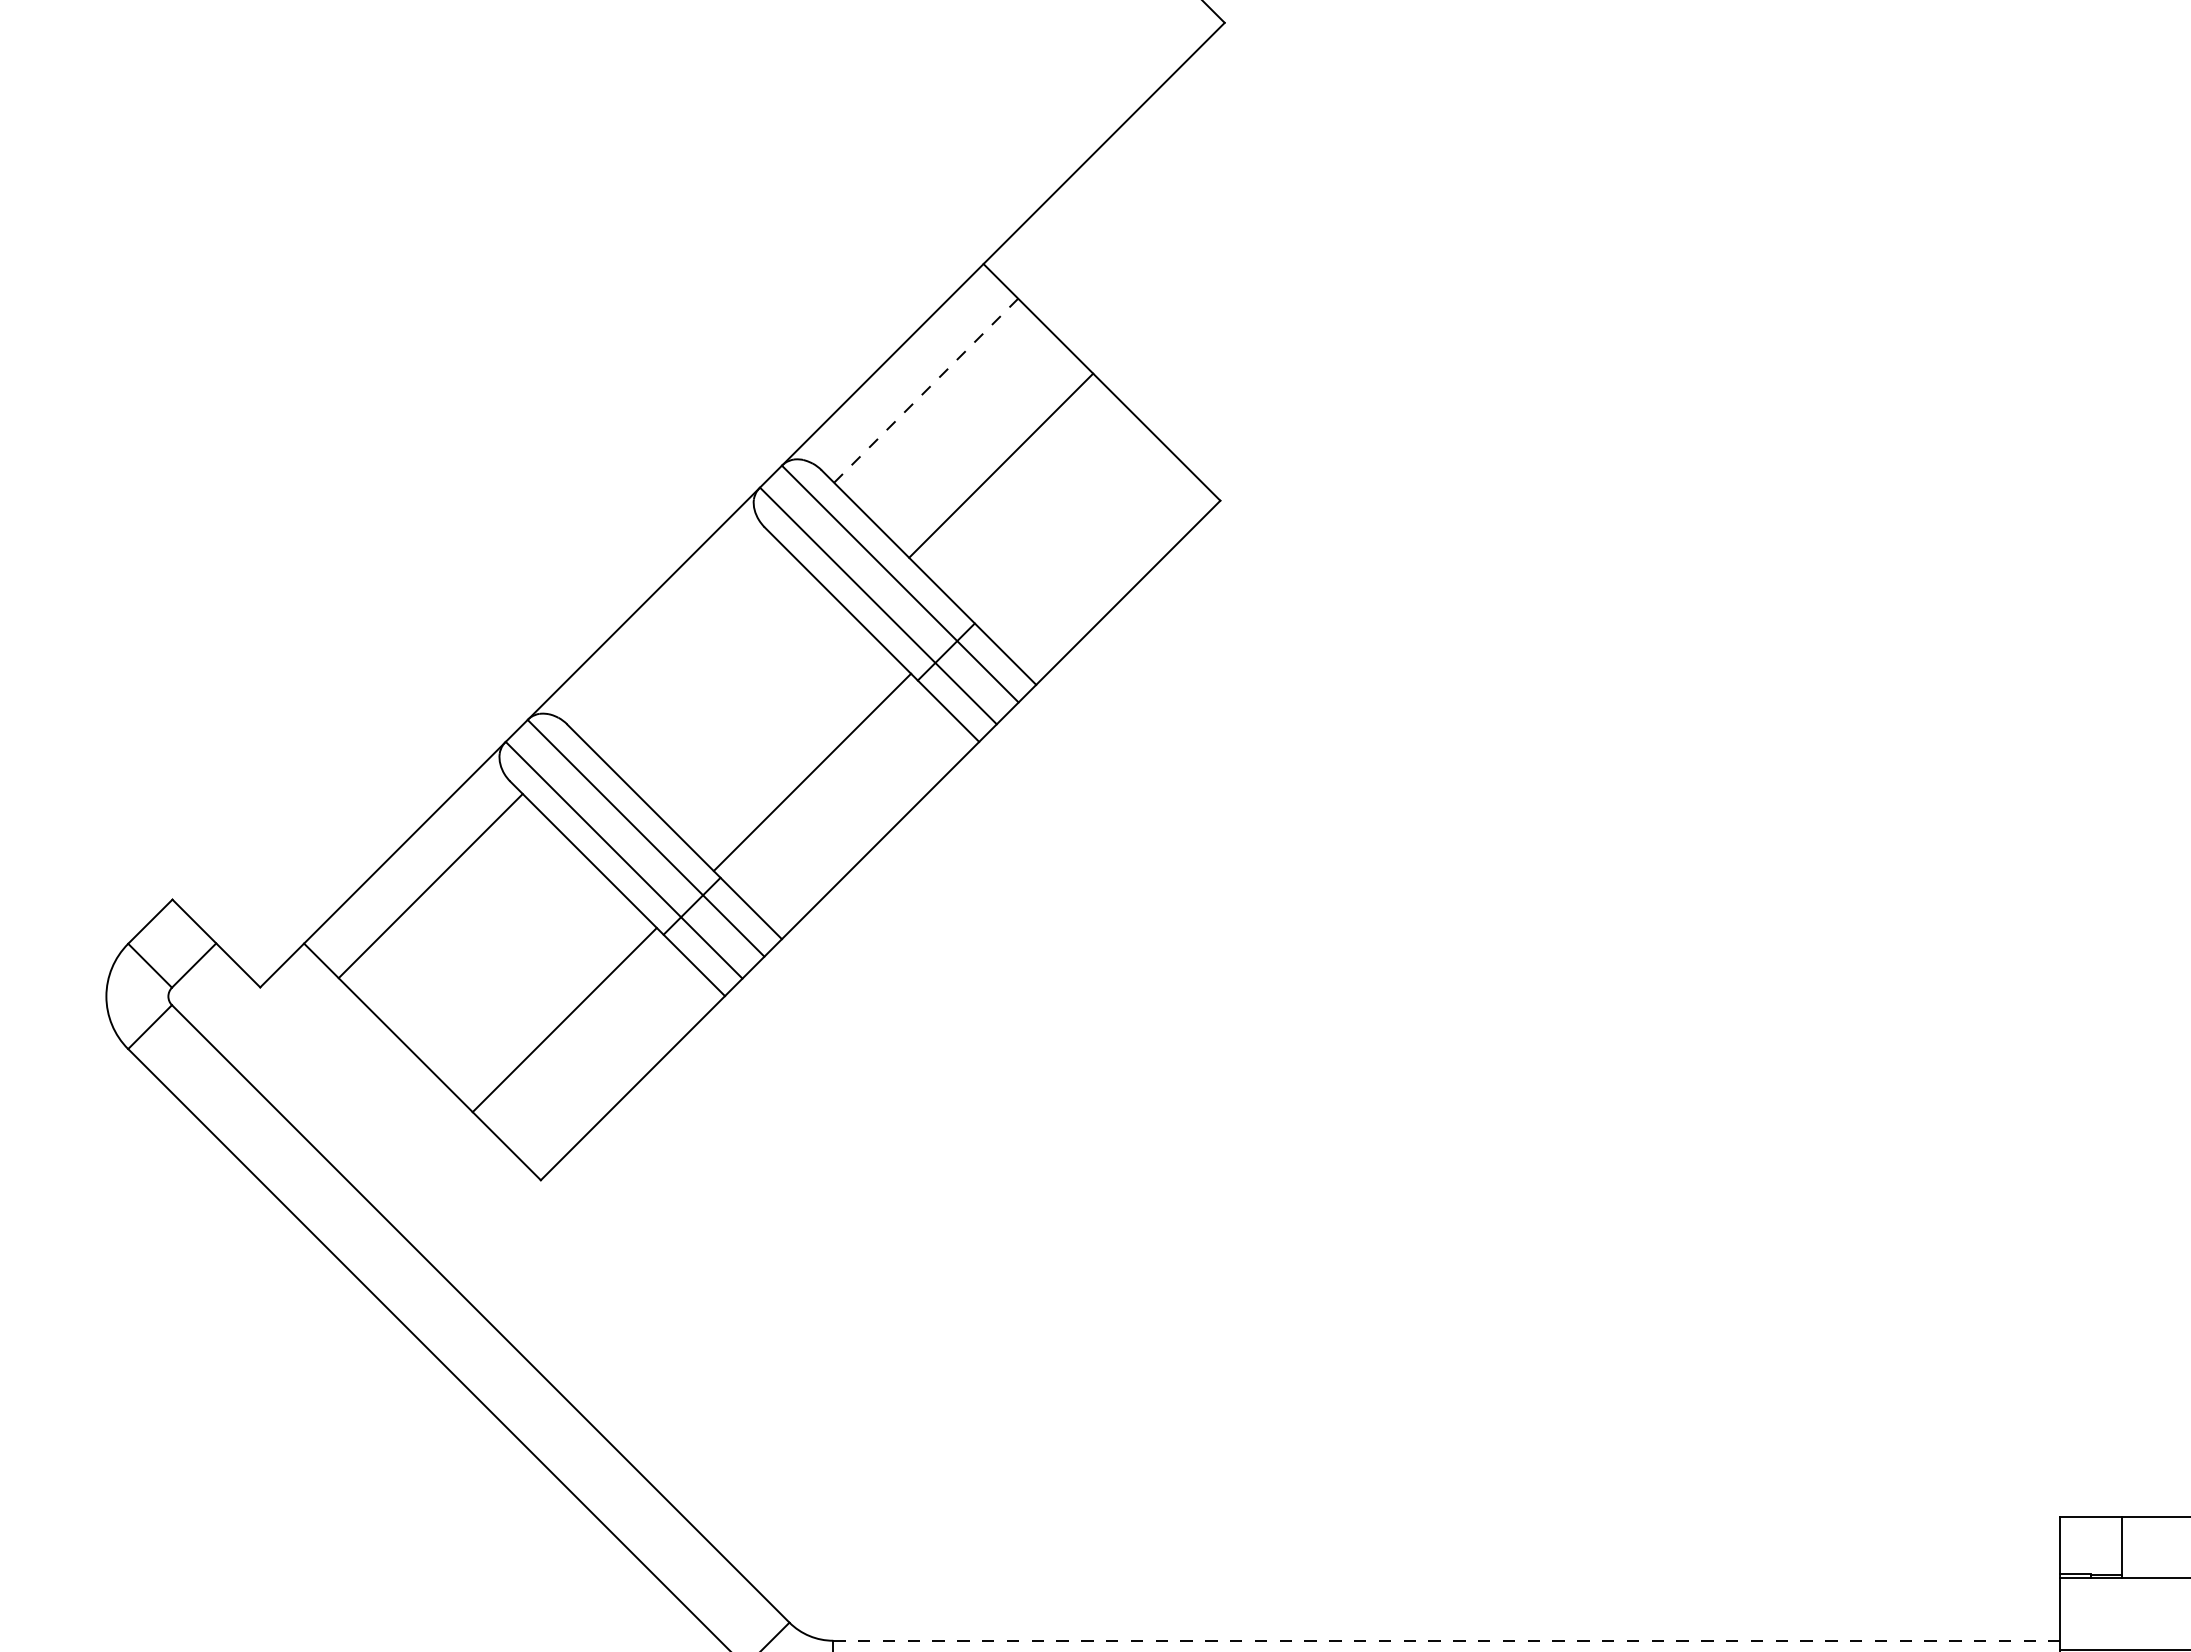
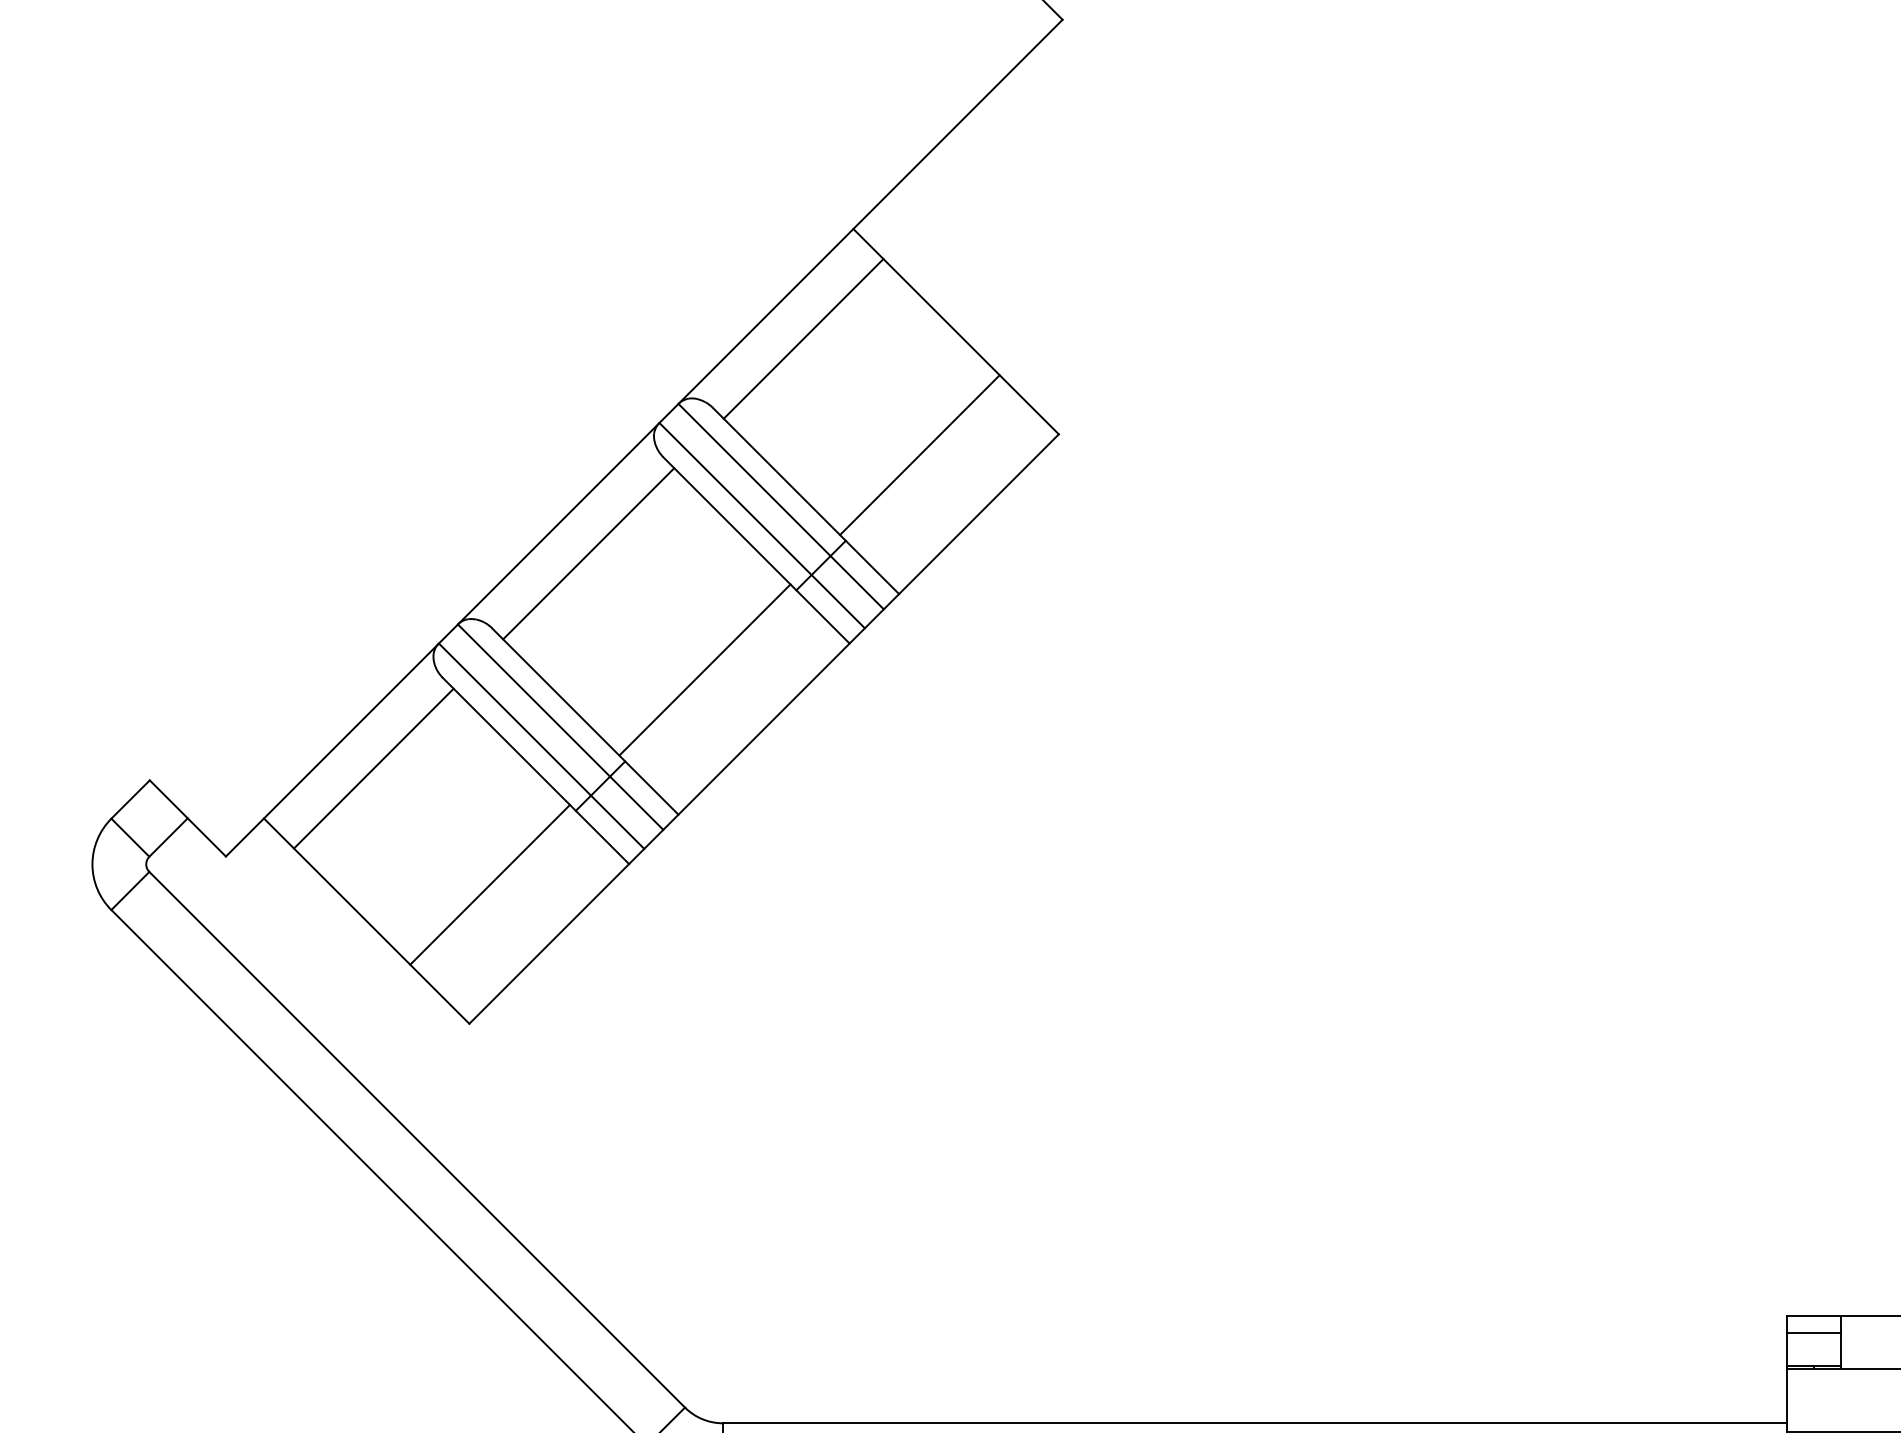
line: (926, 390) -> (803, 338), dashed -> solid
line: (1001, 465) -> (920, 454), moved
line: (678, 638) -> (588, 553), added
line: (2090, 1537) -> (1813, 1333), added
line: (1447, 1640) -> (1255, 1423), dashed -> solid

